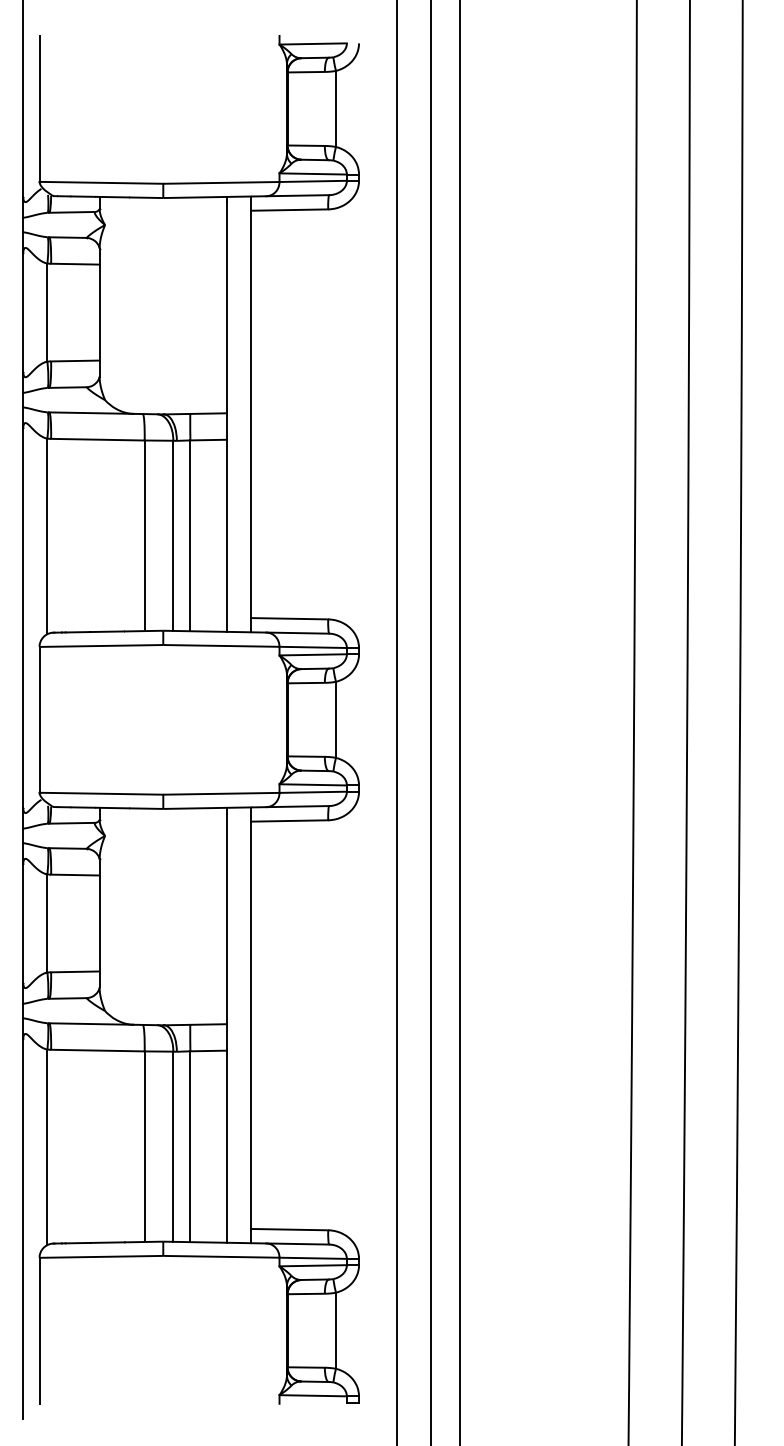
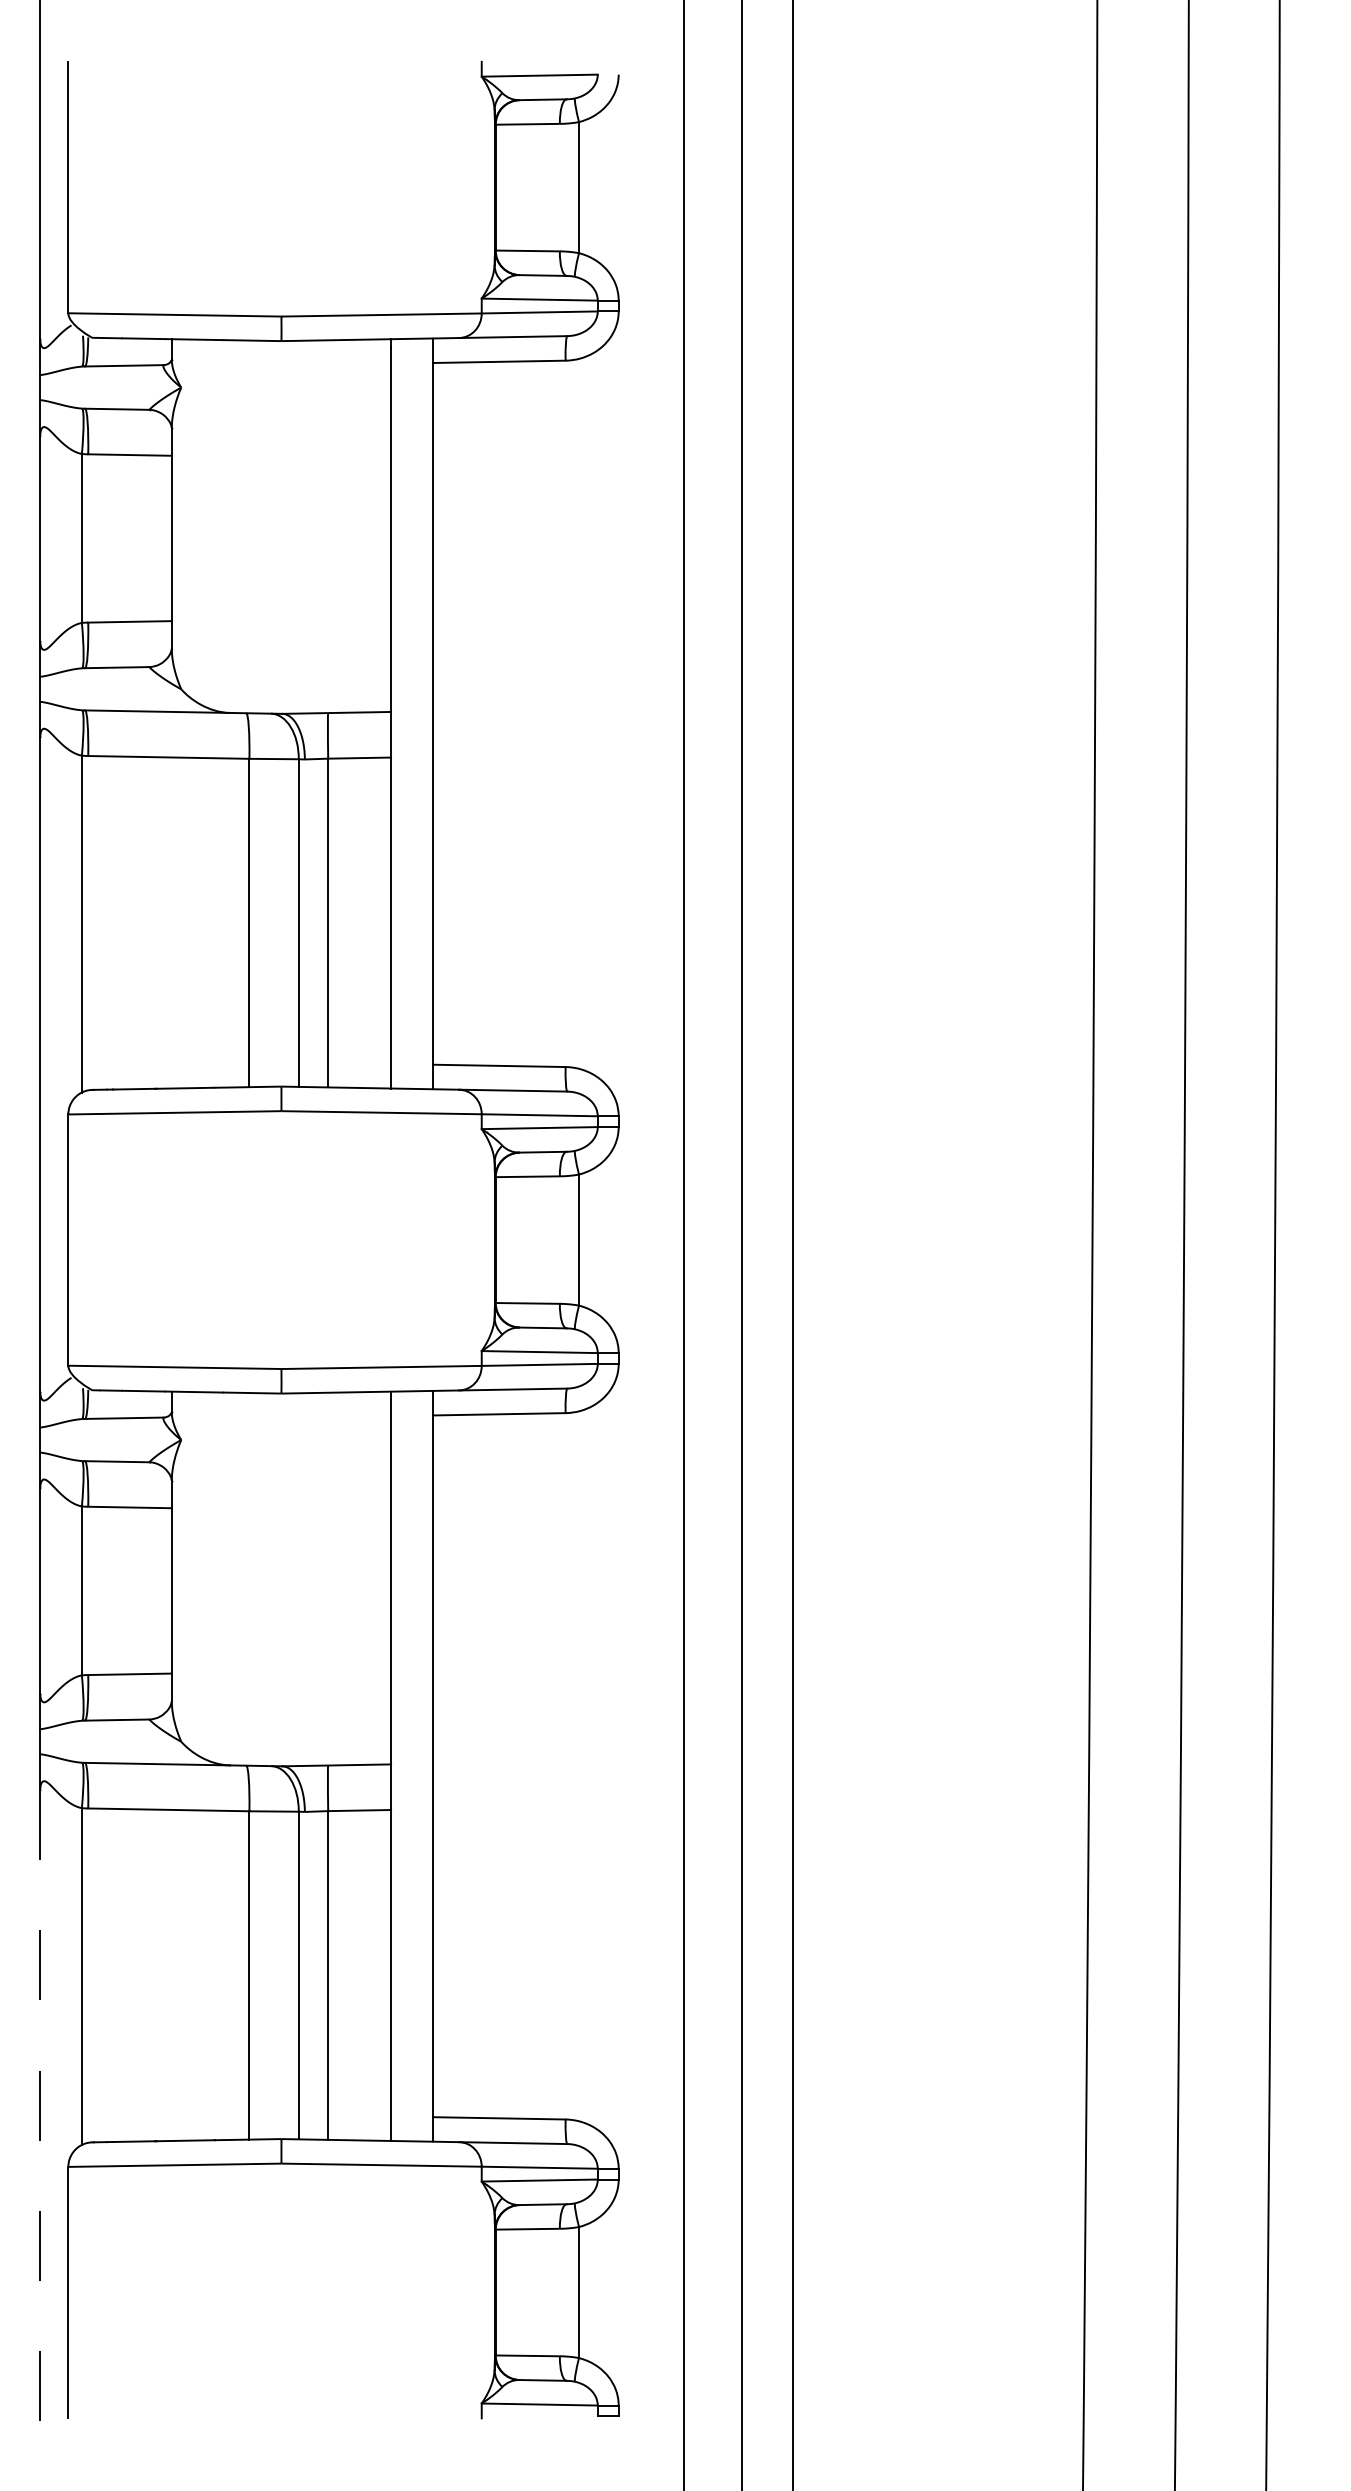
line: (23, 1228) -> (40, 2116), solid -> dashed

